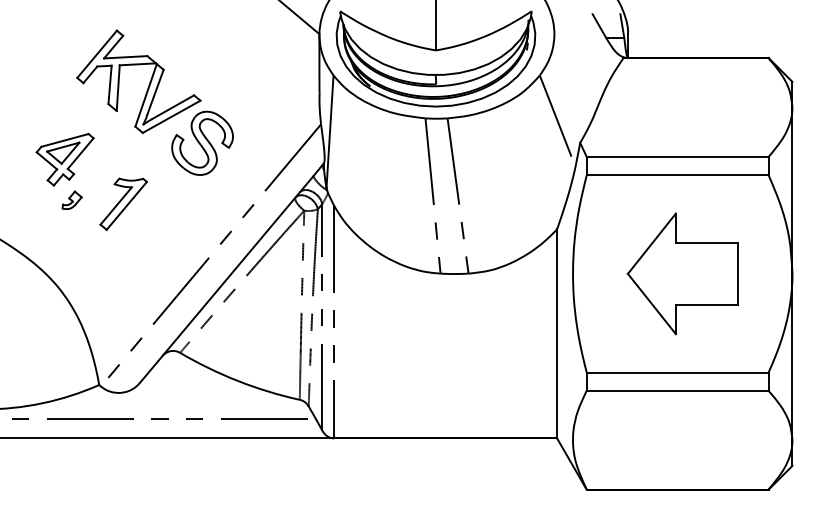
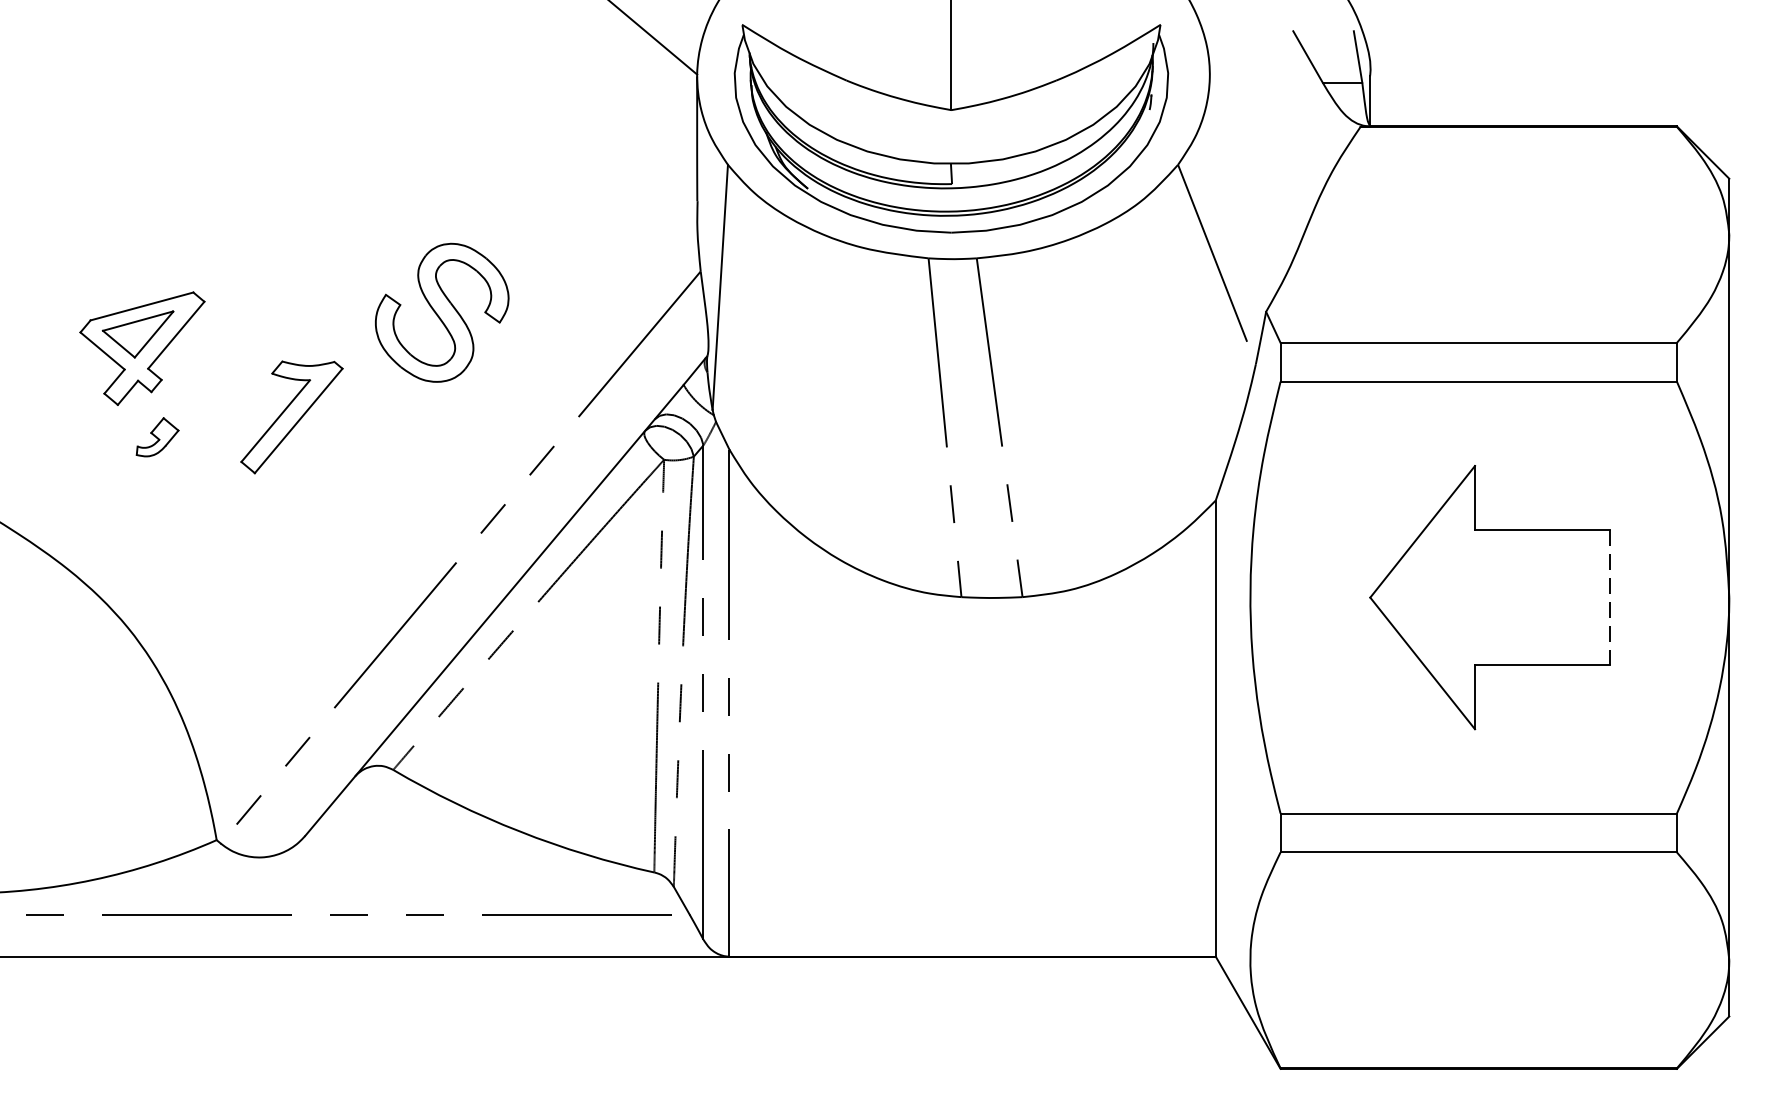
part: (148, 84) -> (324, 184), removed
part: (123, 203) -> (291, 415), moved
line: (737, 273) -> (1609, 596), solid -> dashed

